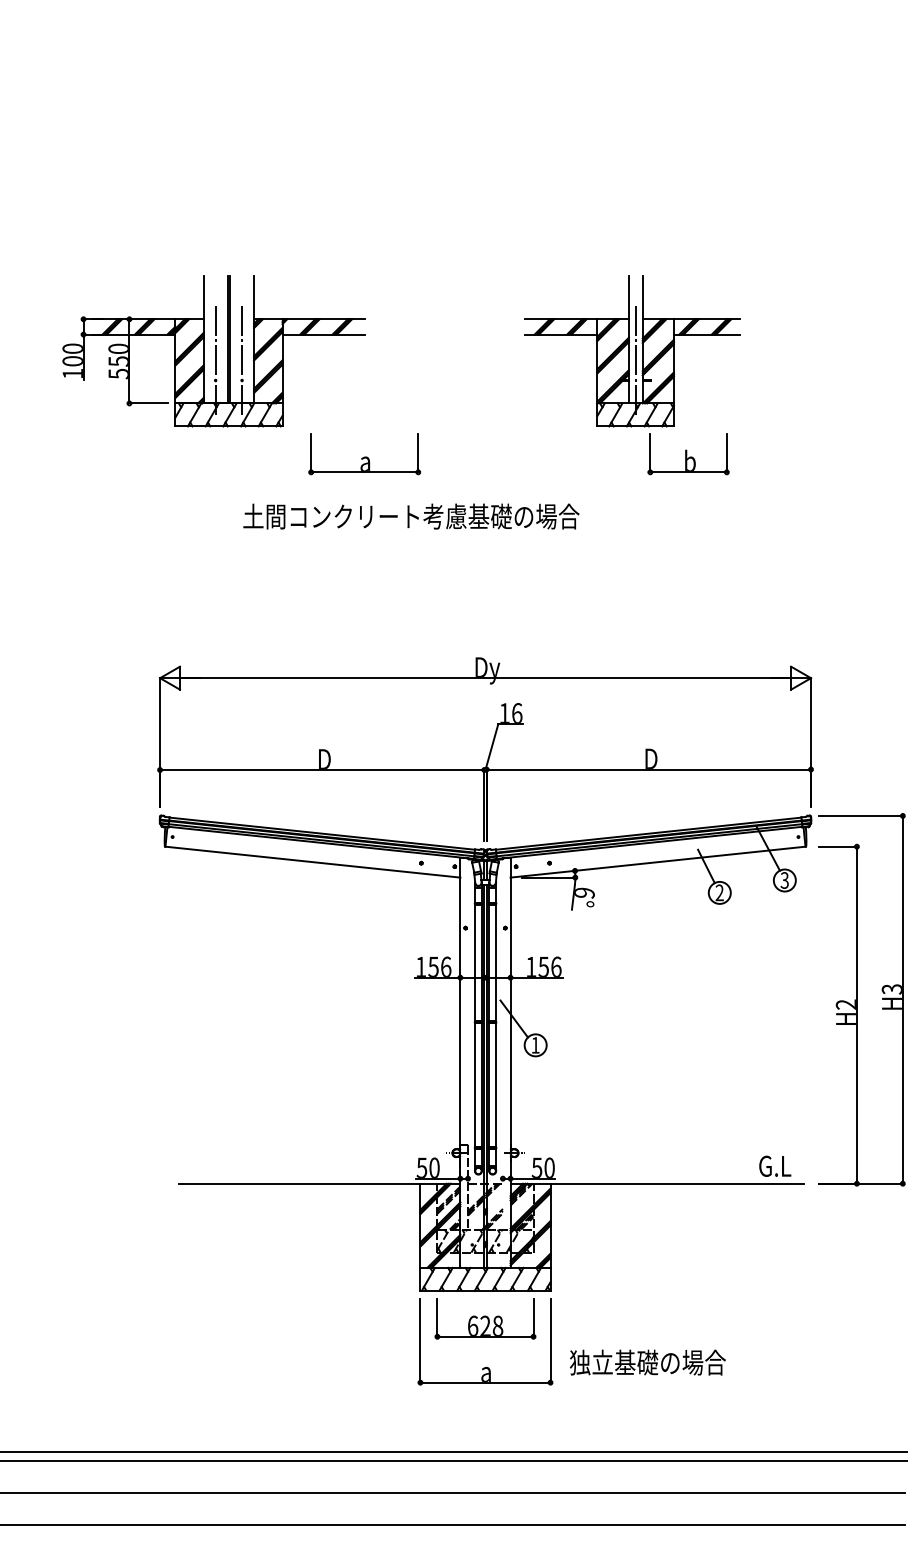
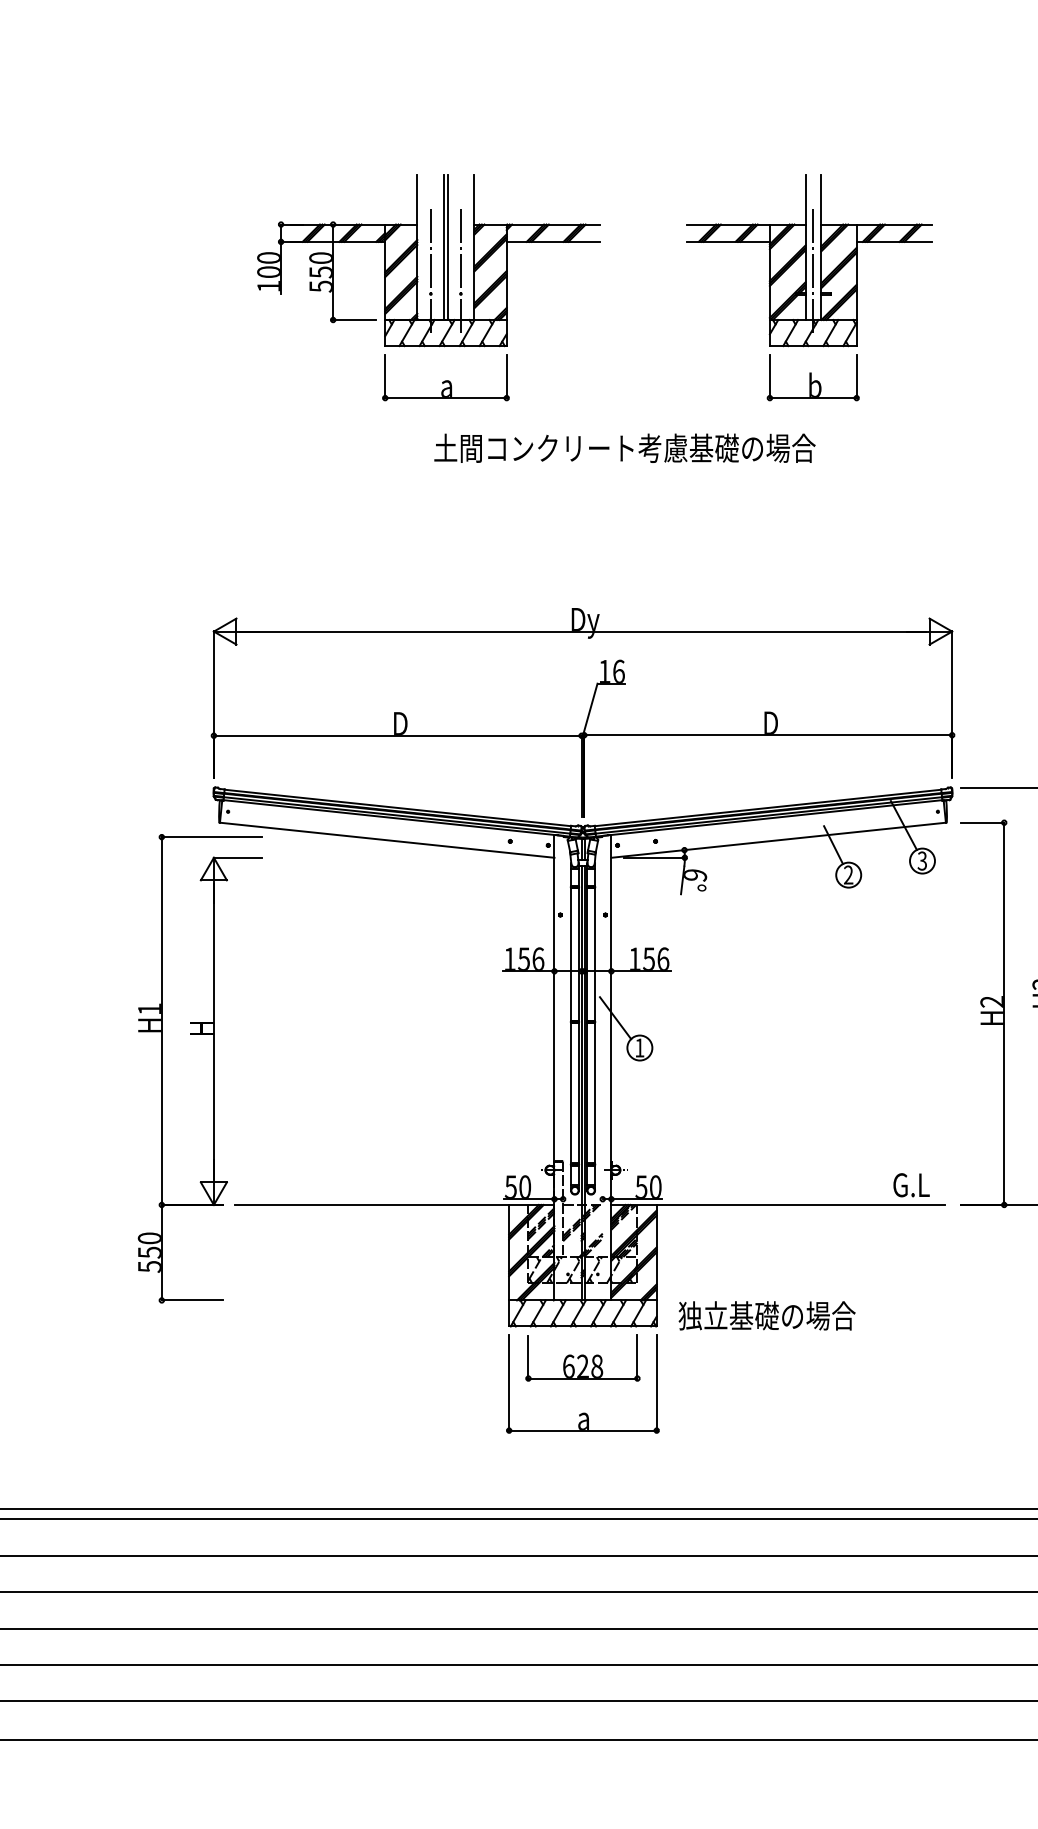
part: (213, 350) -> (428, 260), moved
part: (632, 350) -> (809, 260), moved
text: (411, 515) -> (624, 447), moved
part: (159, 1063) -> (213, 1068), added
text: (647, 1362) -> (766, 1315), moved

